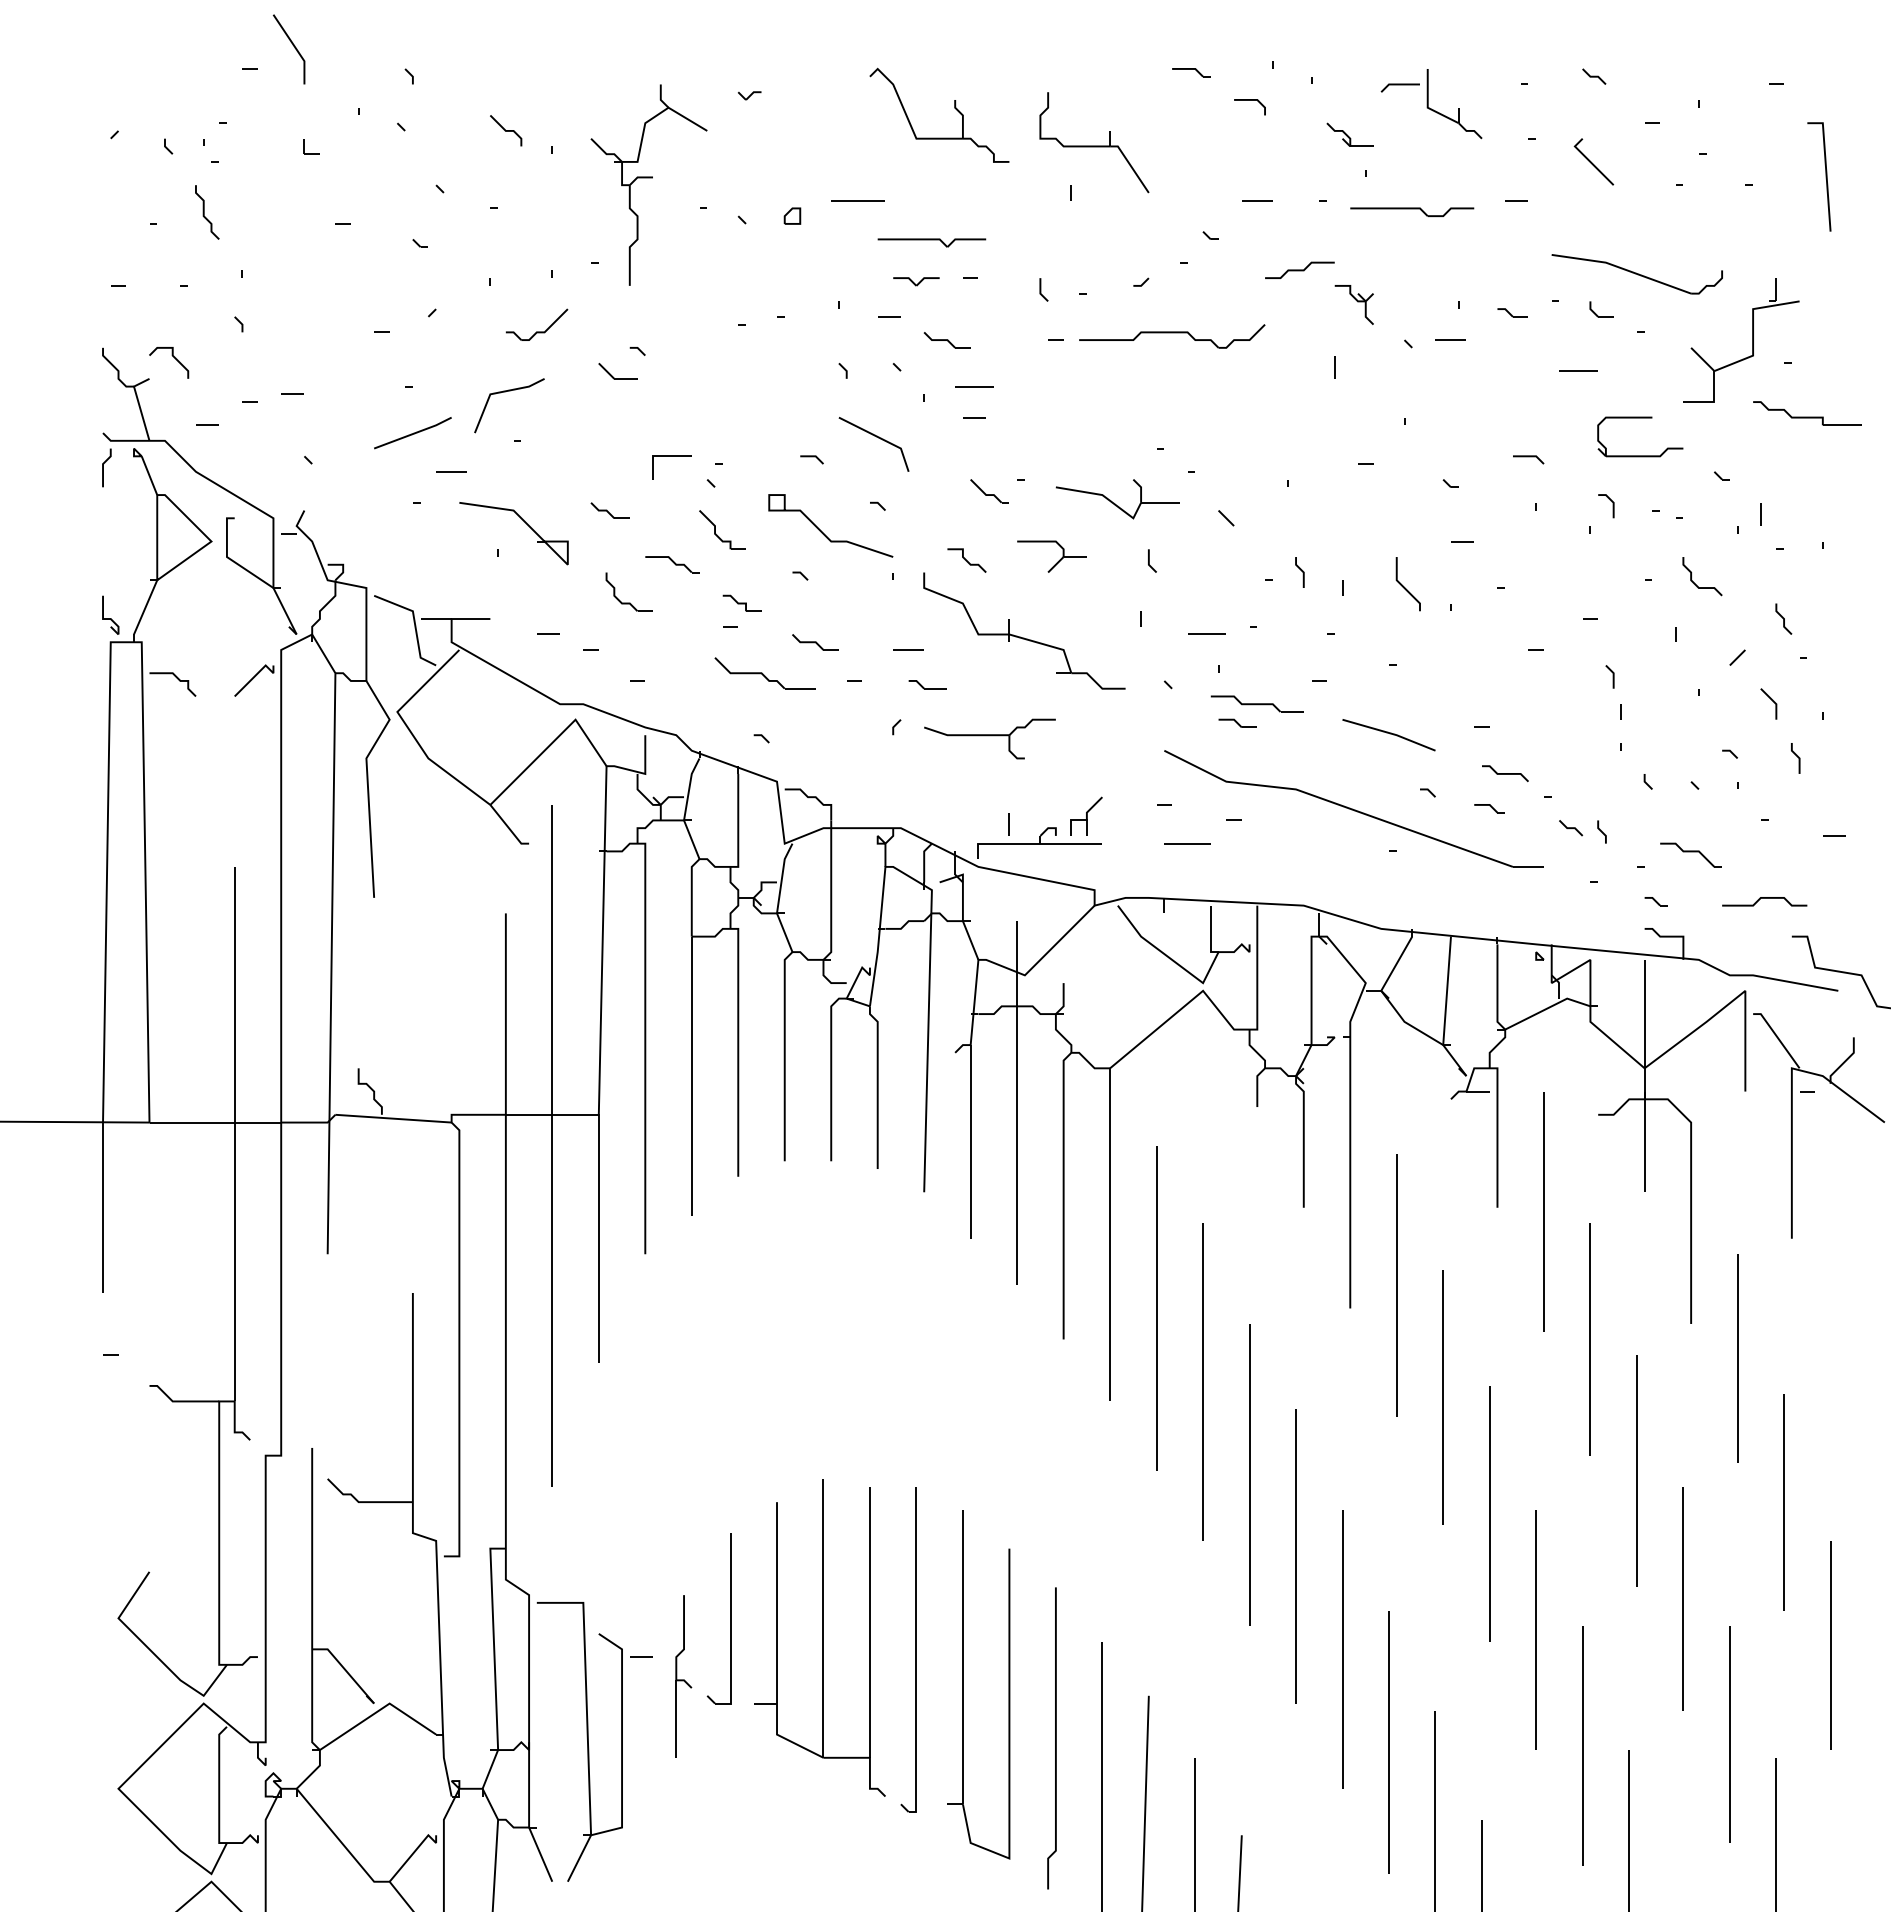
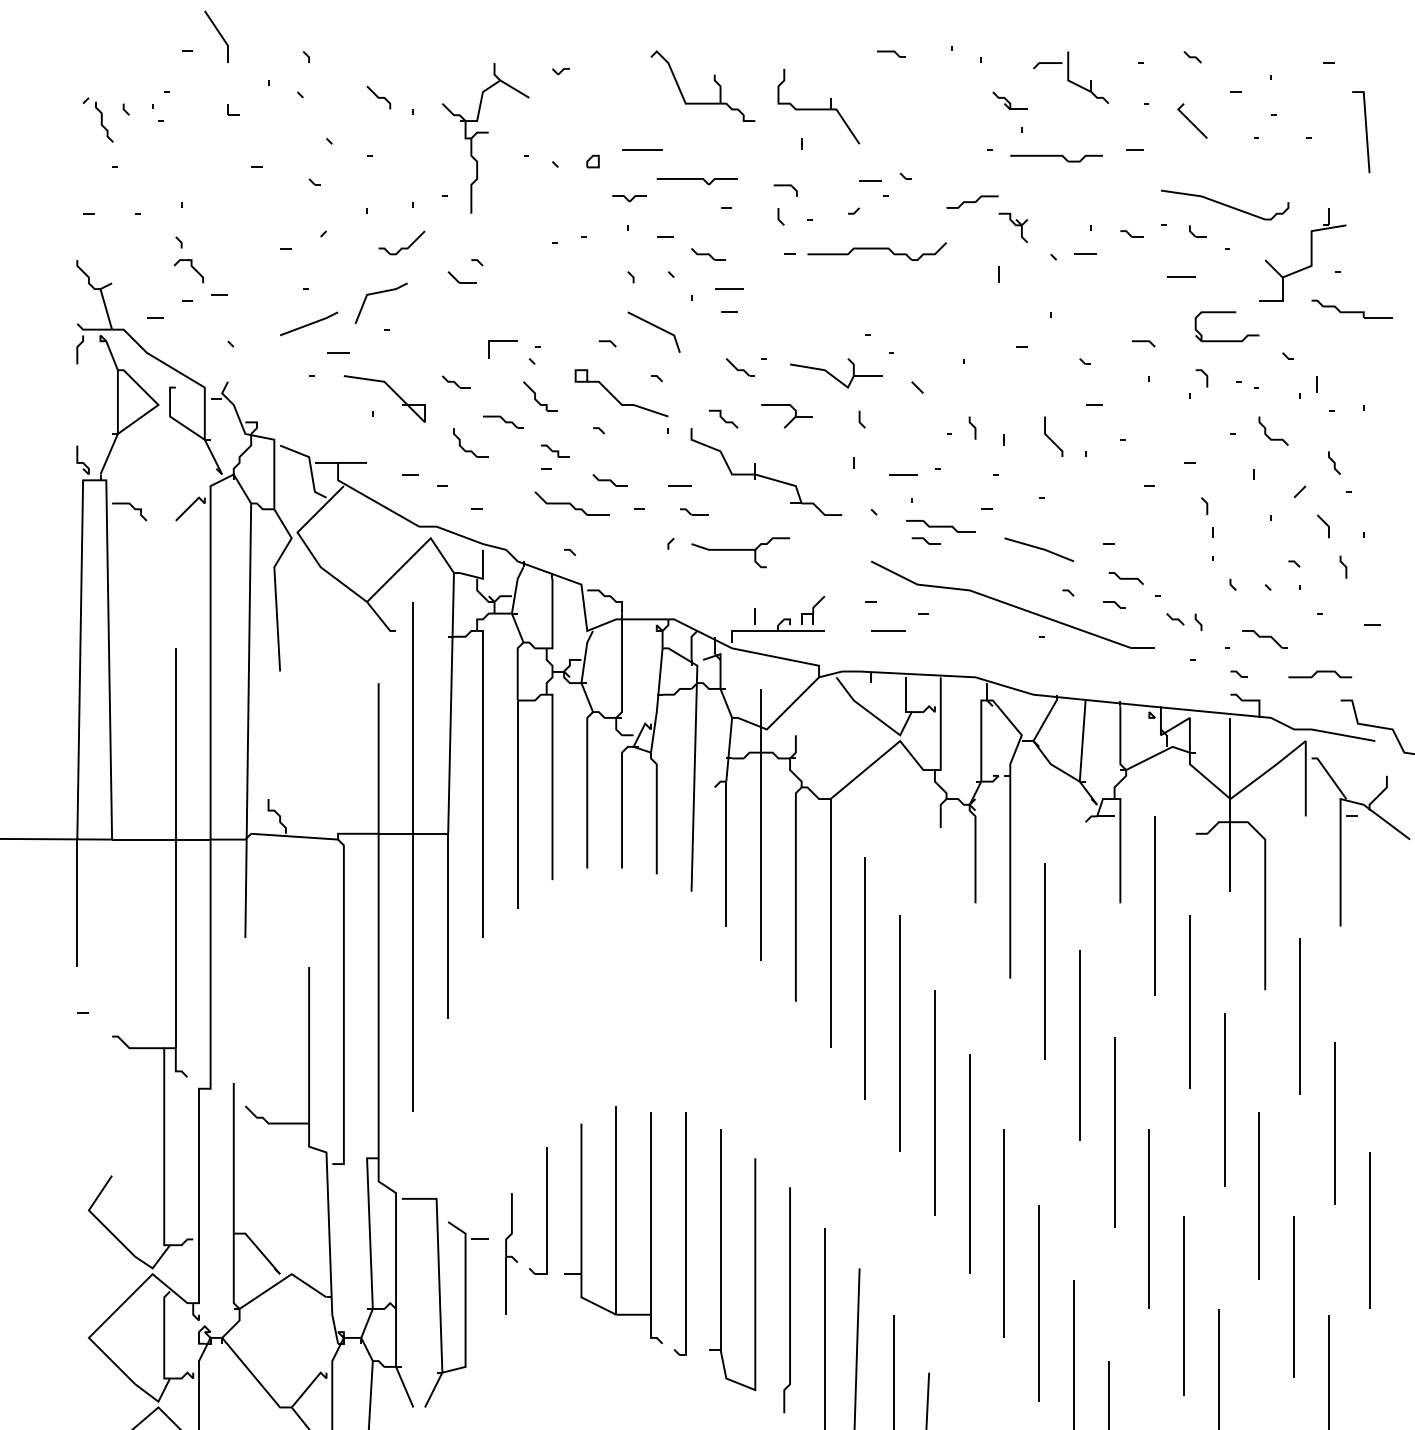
line: (1249, 100) -> (785, 185), moved
line: (1257, 200) -> (870, 180), moved
curve: (204, 212) -> (102, 122), moved
part: (916, 281) -> (629, 198), moved
curve: (173, 357) -> (192, 267), moved

